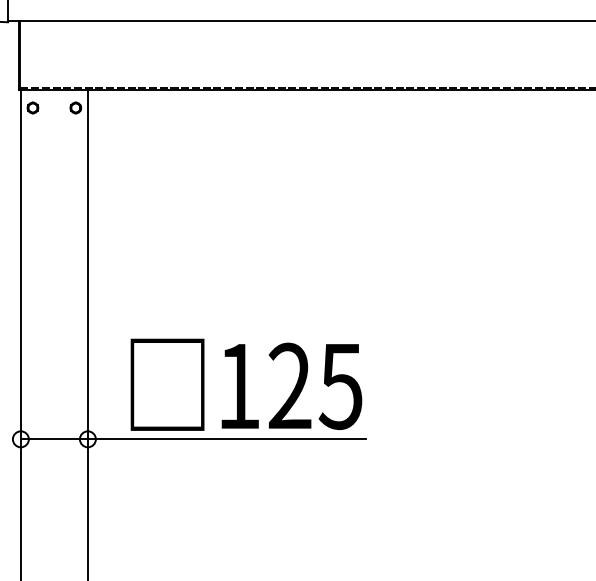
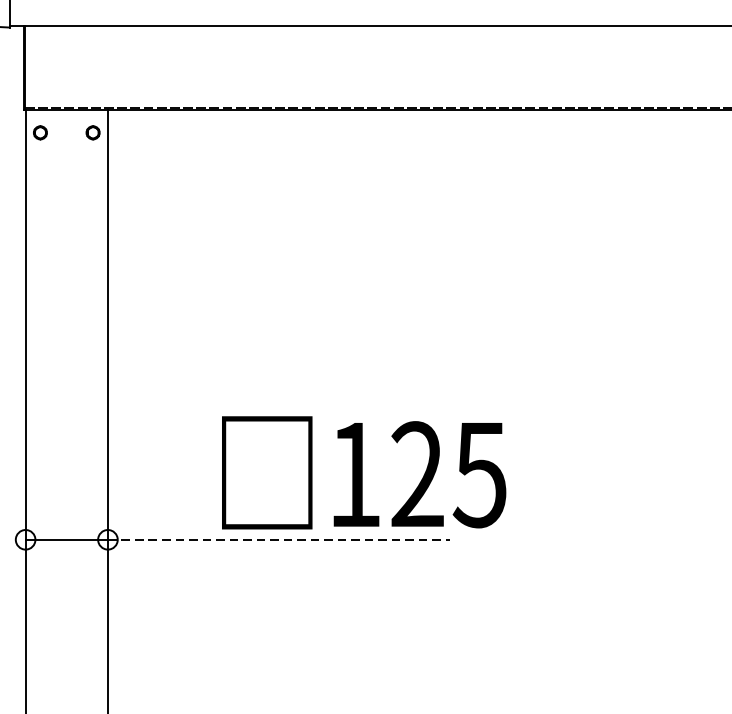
text: (246, 384) -> (364, 472), moved
line: (227, 439) -> (279, 540), solid -> dashed

